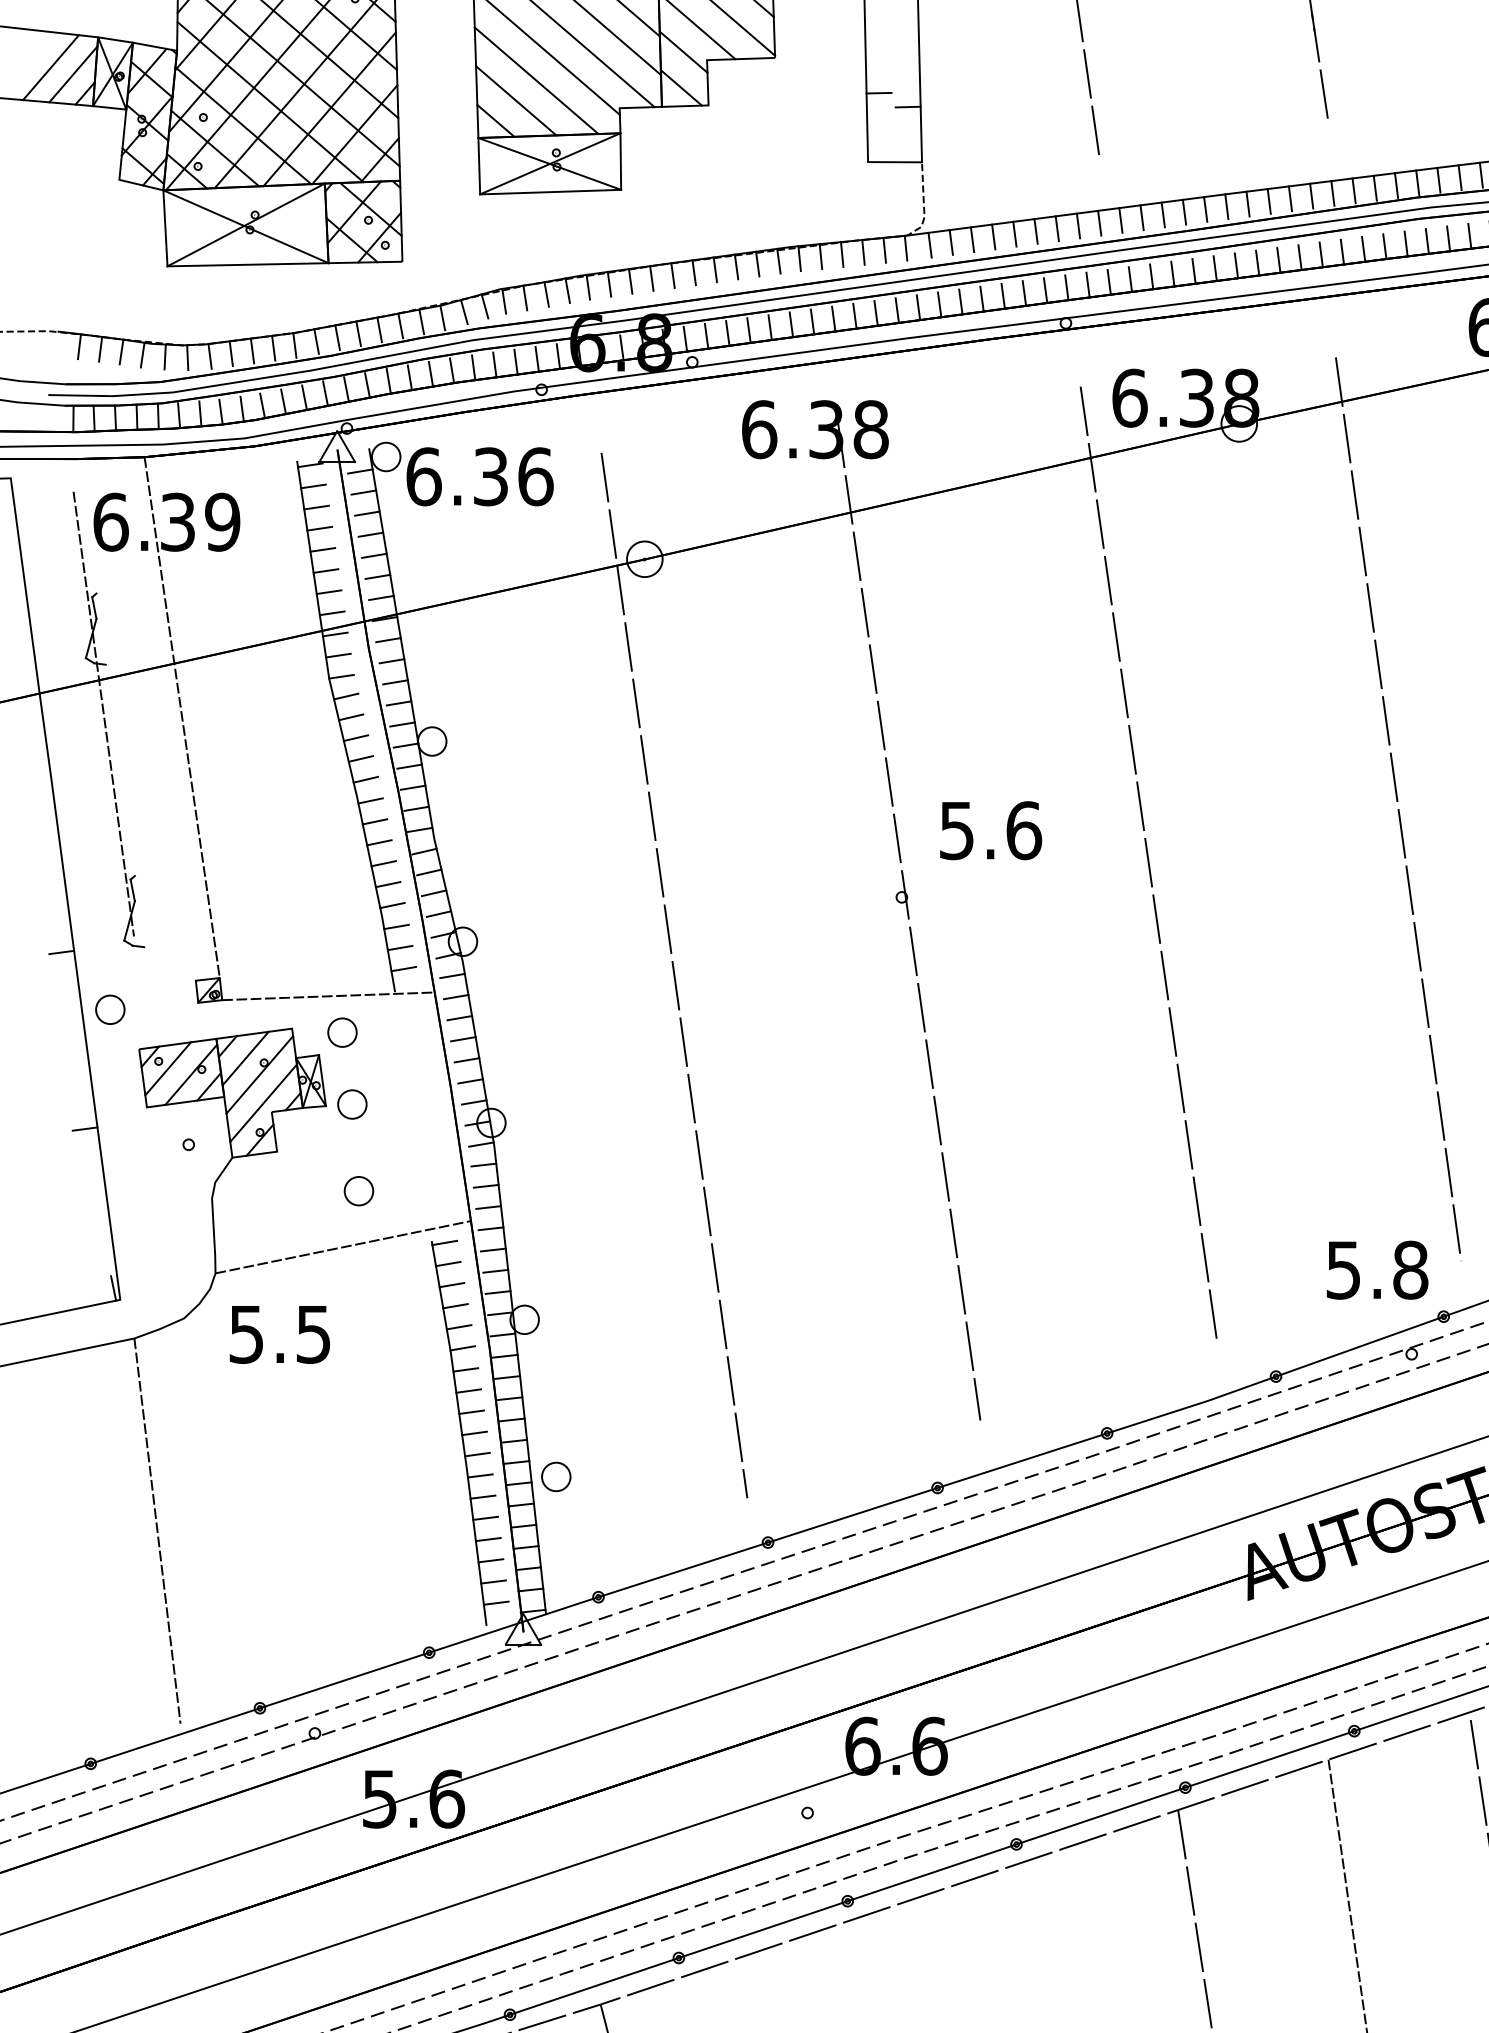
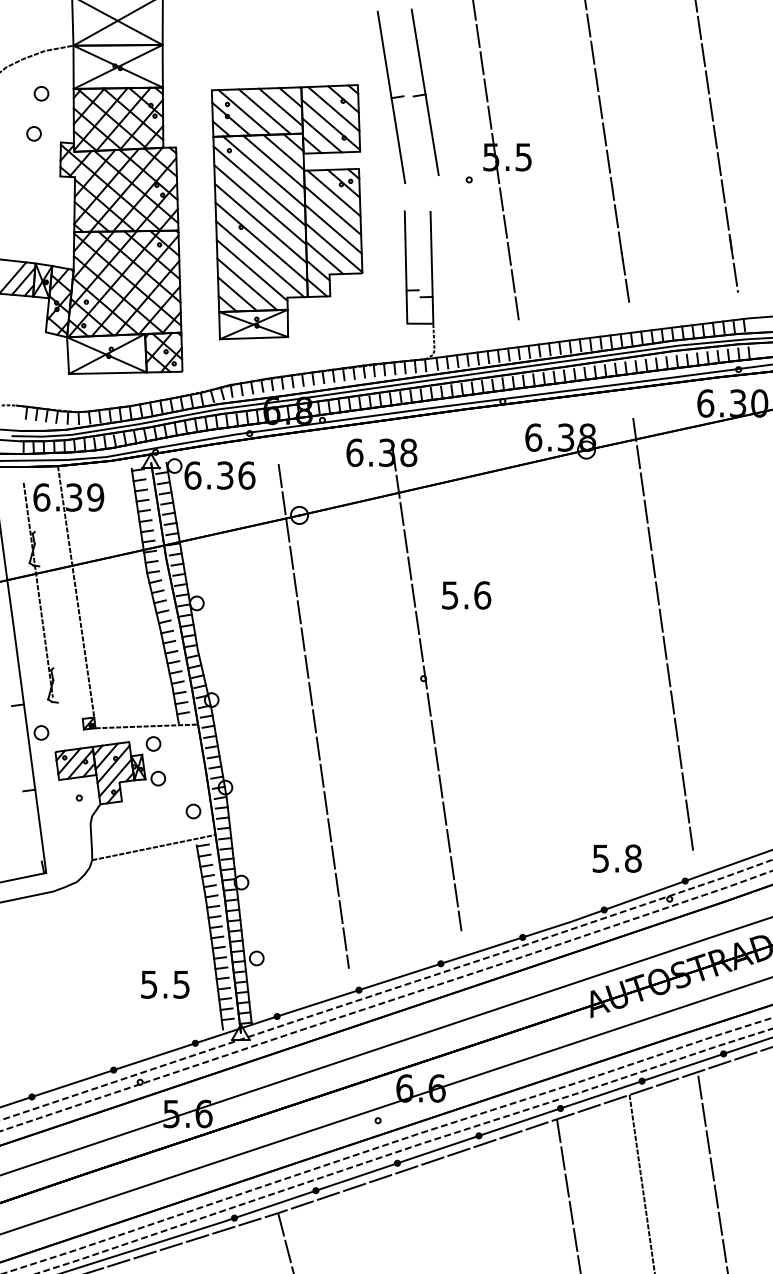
text: (990, 830) -> (466, 595), moved
line: (1148, 863) -> (542, 662), removed
part: (358, 1191) -> (193, 811), moved
text: (1375, 1269) -> (616, 858), moved
text: (280, 1334) -> (165, 984), moved
line: (158, 1530) -> (64, 984), removed

